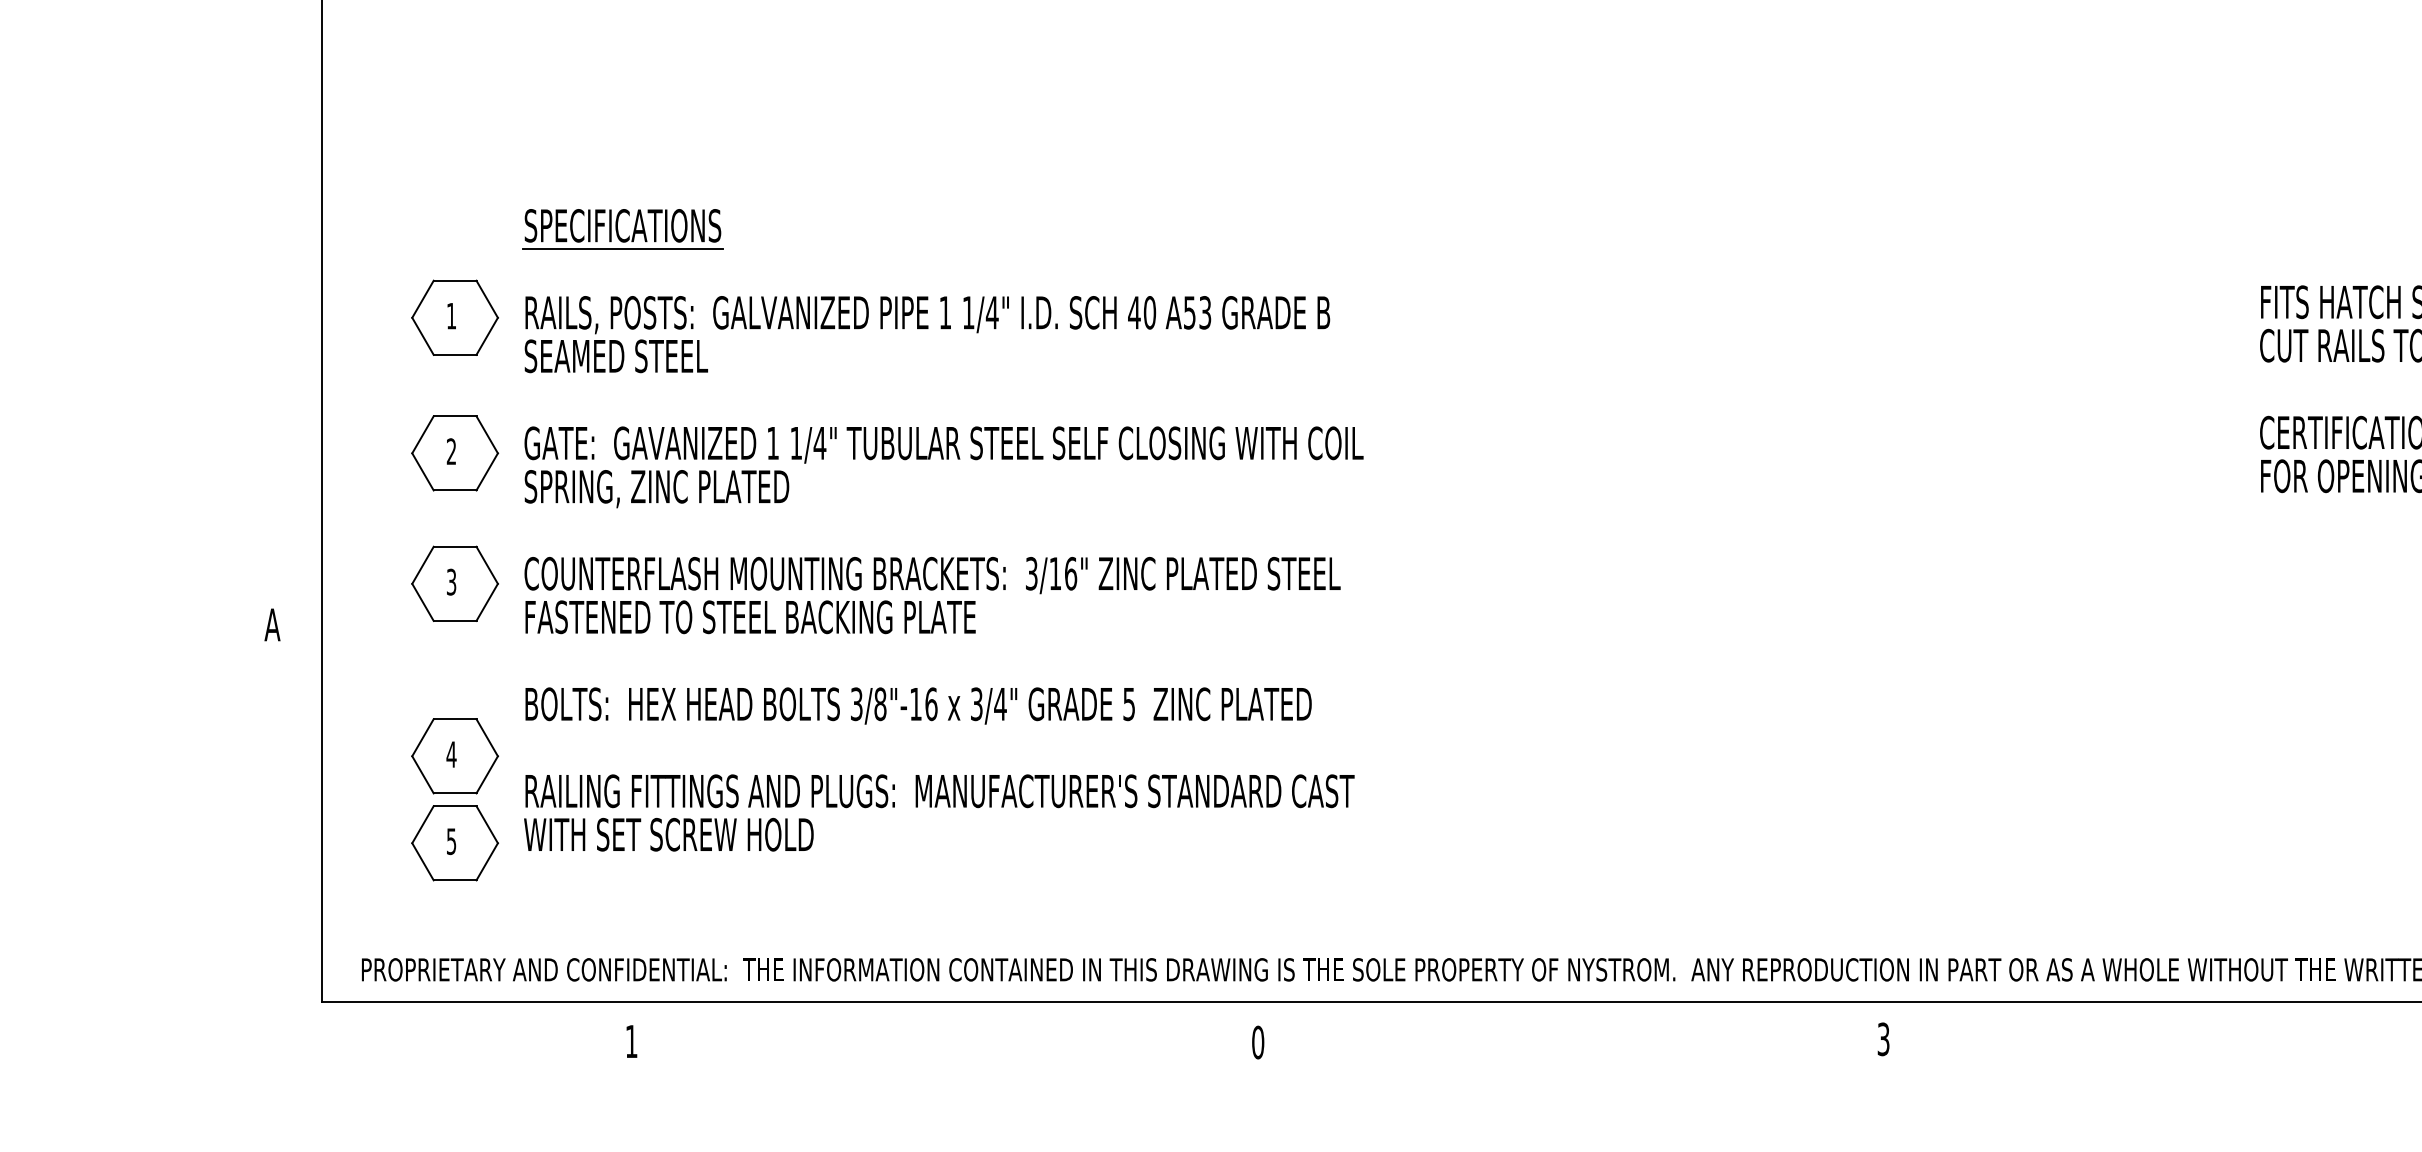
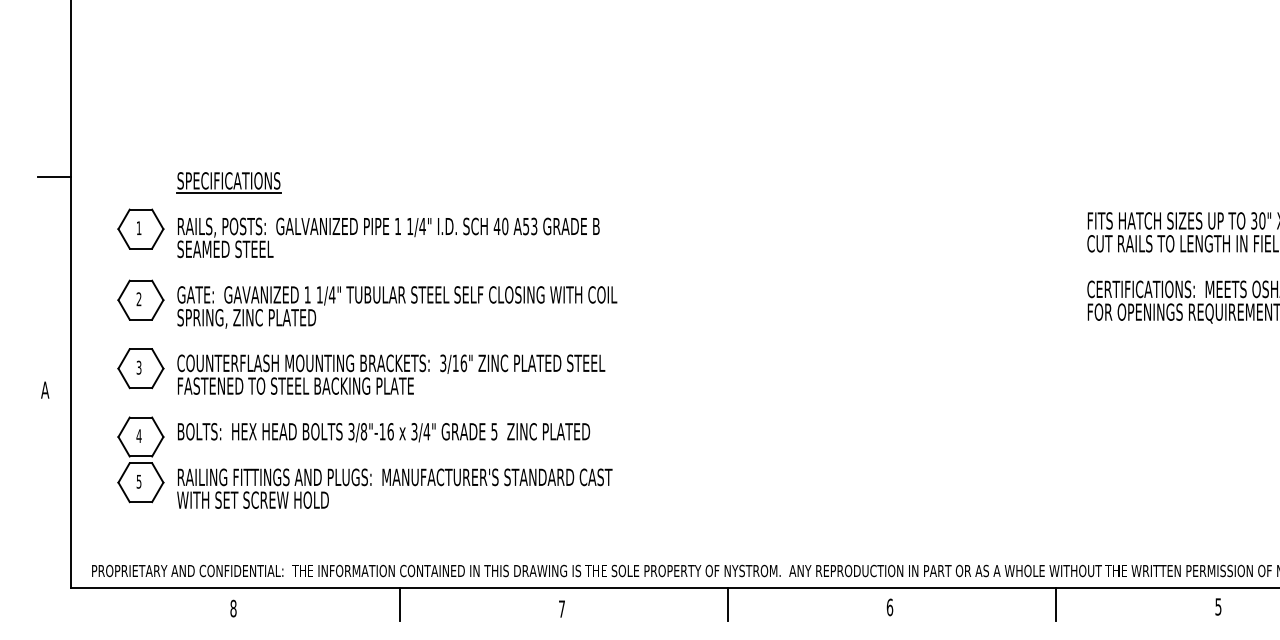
line: (290, 219) -> (54, 177), added
part: (454, 799) -> (140, 459), moved
line: (948, 1031) -> (399, 603), added
line: (1575, 1031) -> (728, 603), added
line: (2201, 1031) -> (1056, 603), added
text: (1882, 1039) -> (889, 607), 3 -> 6
text: (631, 1041) -> (233, 608), 1 -> 8
text: (1257, 1041) -> (561, 608), 0 -> 7

